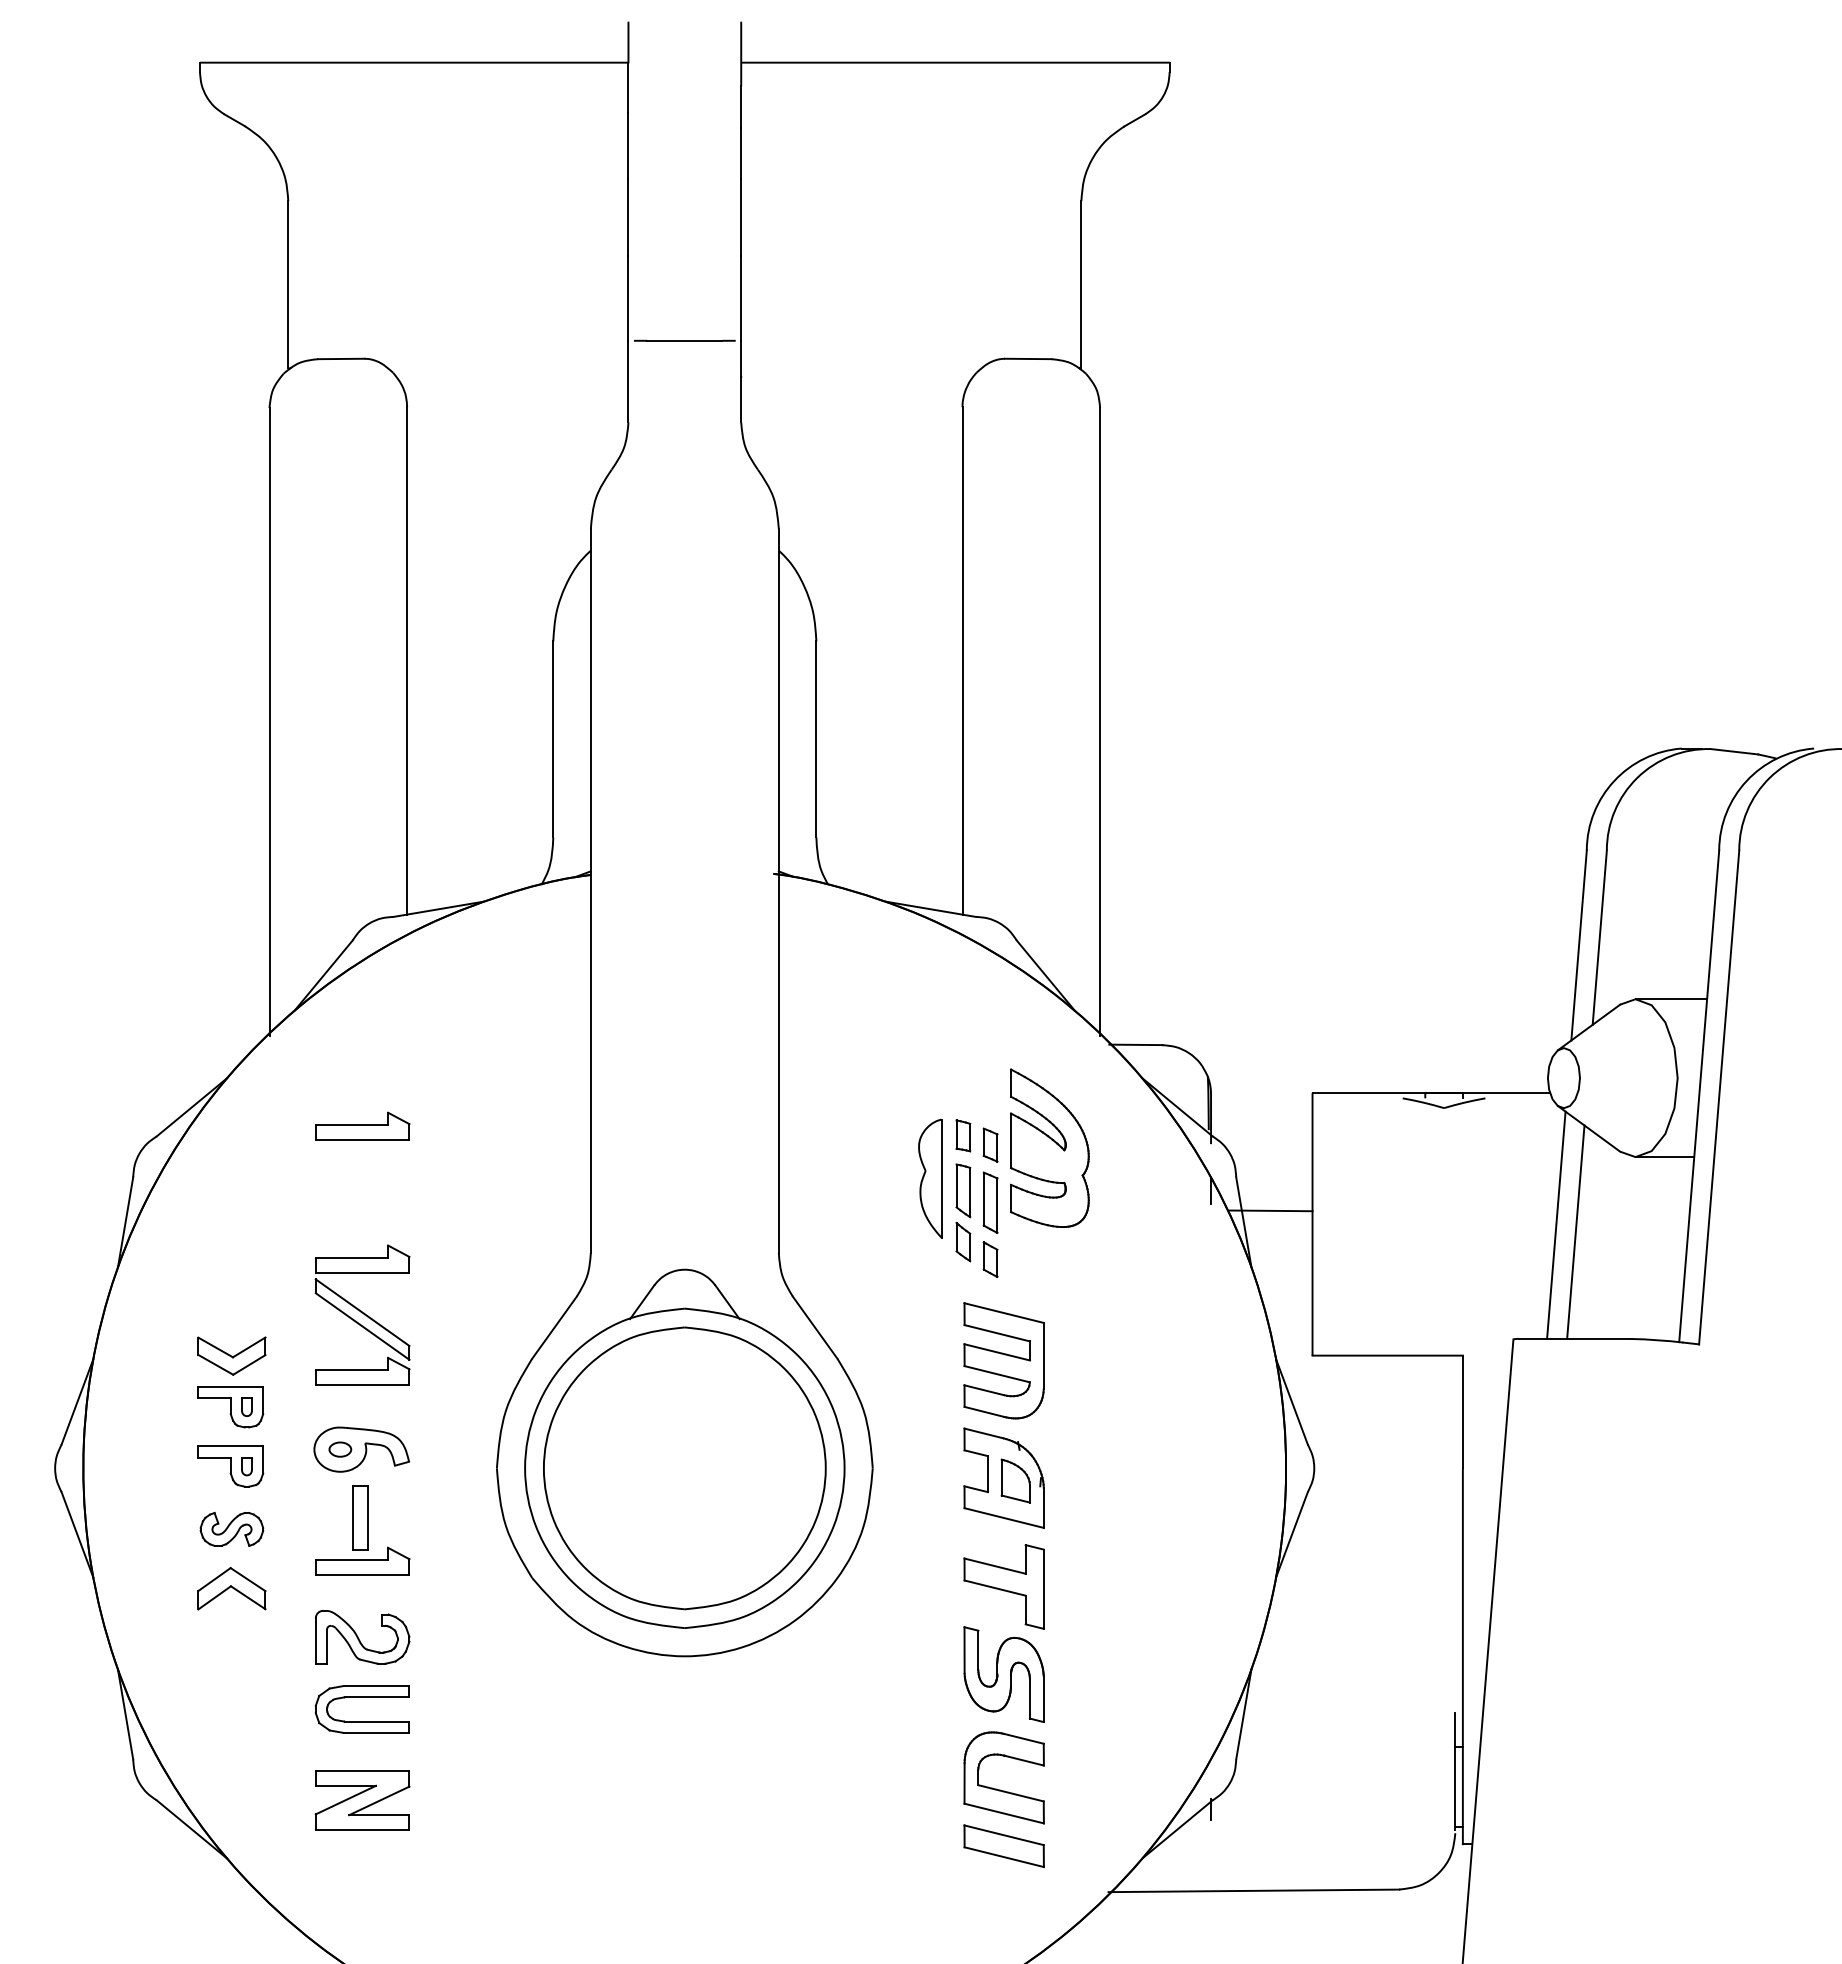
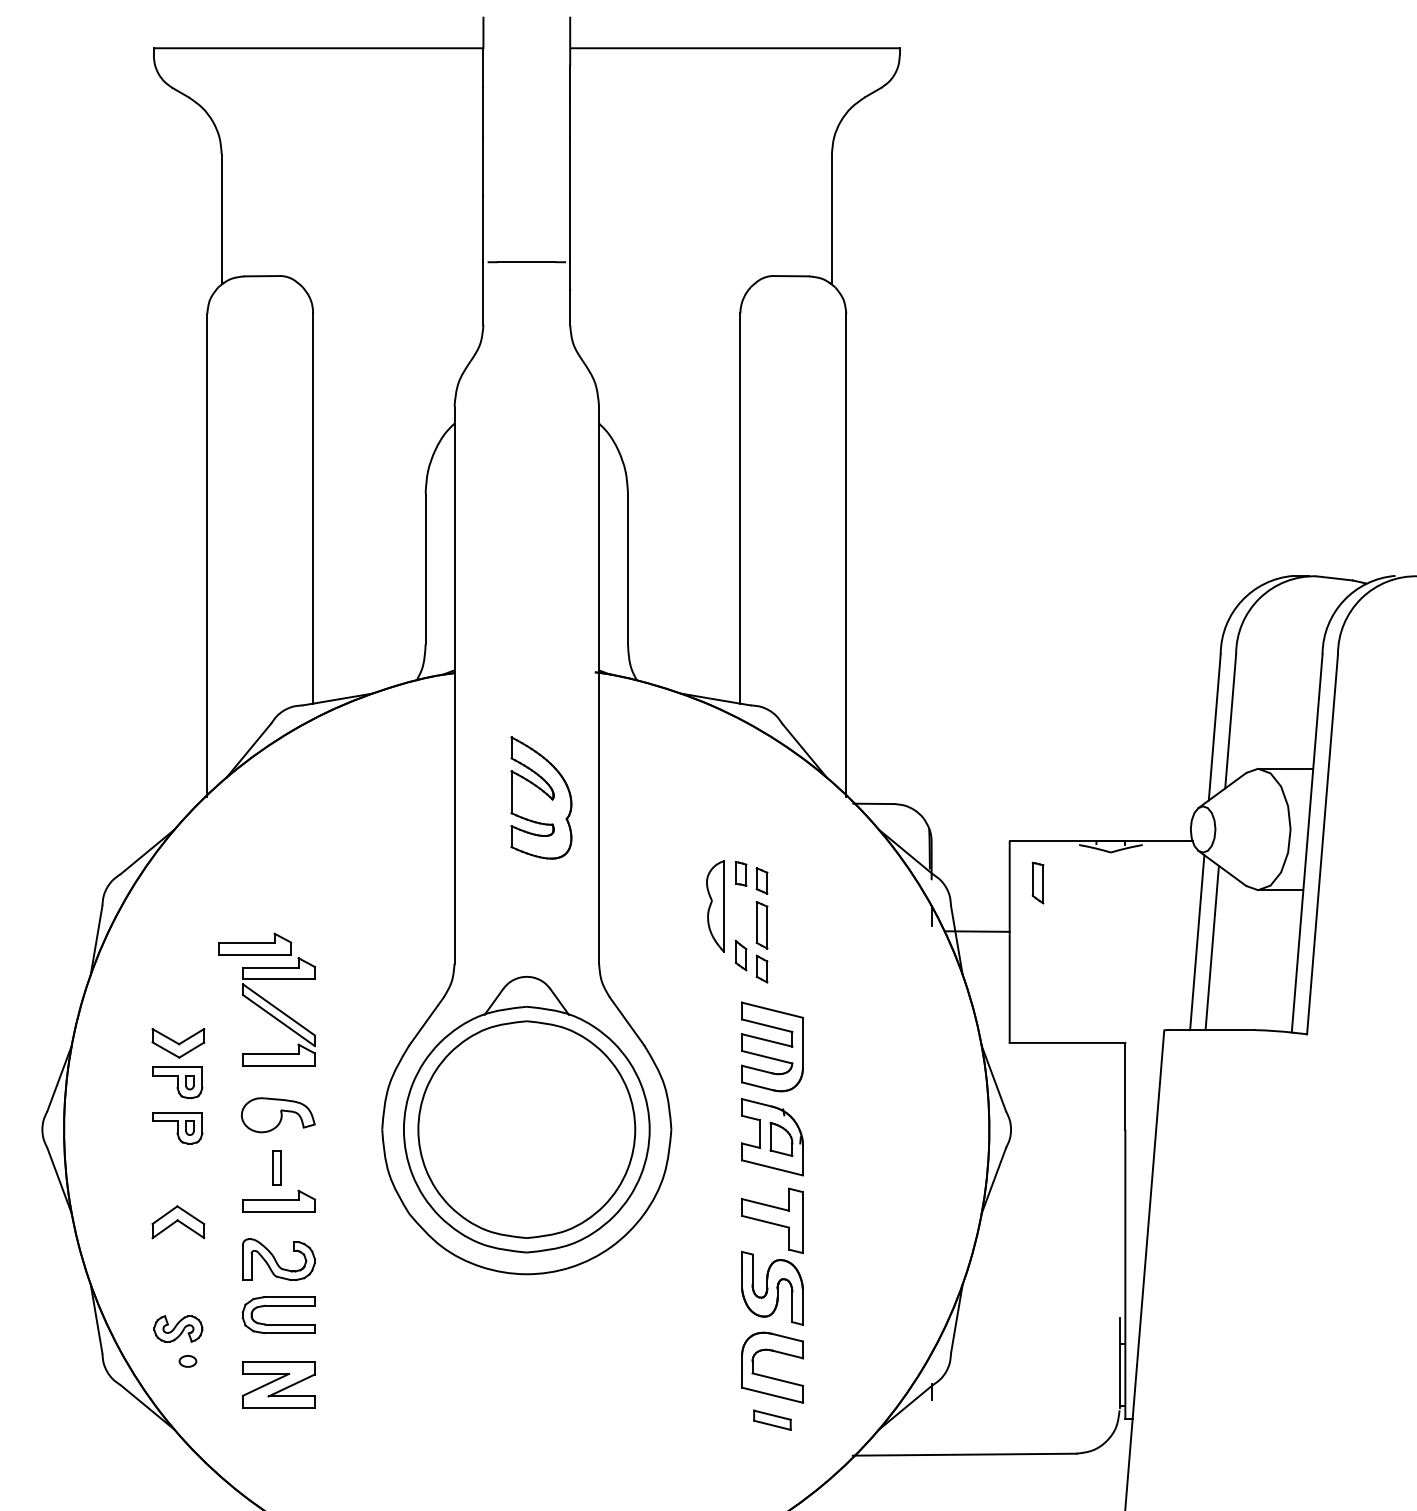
part: (362, 1125) -> (254, 943), moved
part: (1049, 1147) -> (541, 797), moved
part: (963, 1190) -> (1038, 882), moved
part: (340, 1449) -> (188, 1361), moved
part: (360, 1517) -> (277, 1167), size x0.7
part: (231, 1529) -> (178, 1329), moved
part: (1003, 1845) -> (771, 1419), size x0.6

